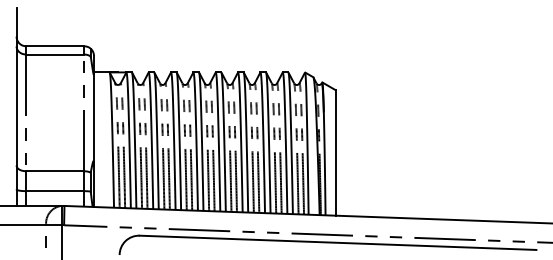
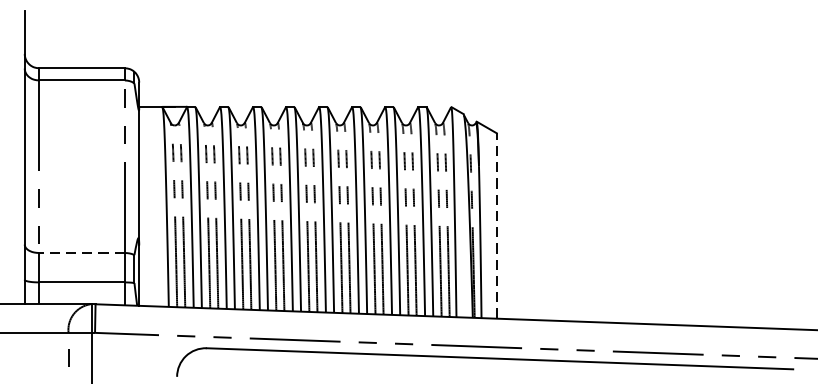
line: (335, 153) -> (496, 226), solid -> dashed
line: (54, 171) -> (80, 253), solid -> dashed

